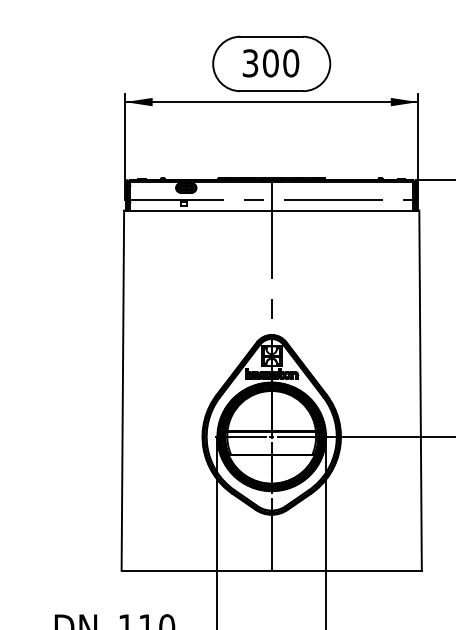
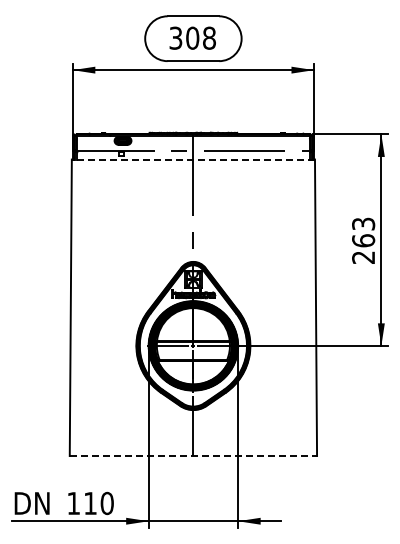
text: (291, 63) -> (209, 38), 300 -> 308
line: (271, 210) -> (193, 159), solid -> dashed
line: (271, 571) -> (193, 456), solid -> dashed

